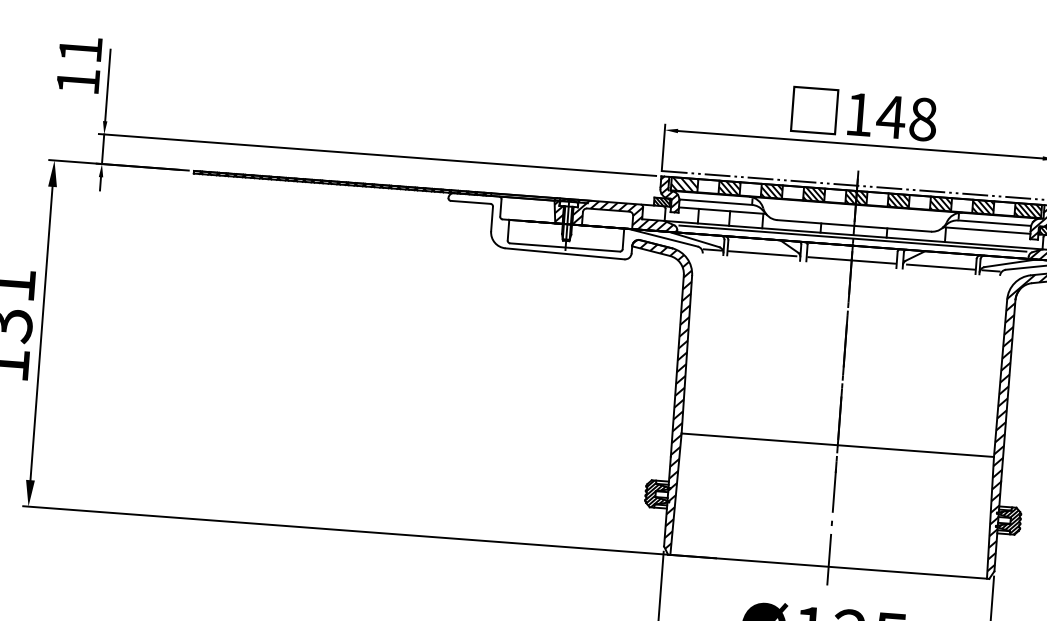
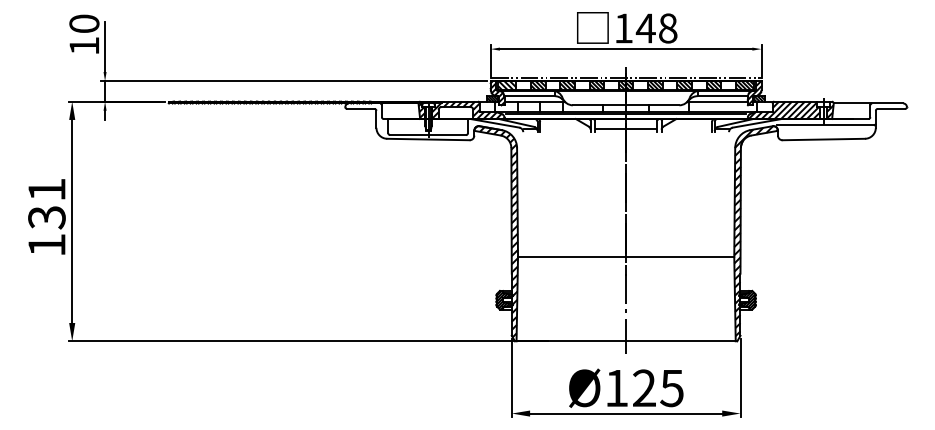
text: (80, 48) -> (84, 23), 11 -> 10
line: (762, 254) -> (564, 129), removed
line: (940, 267) -> (687, 129), removed

